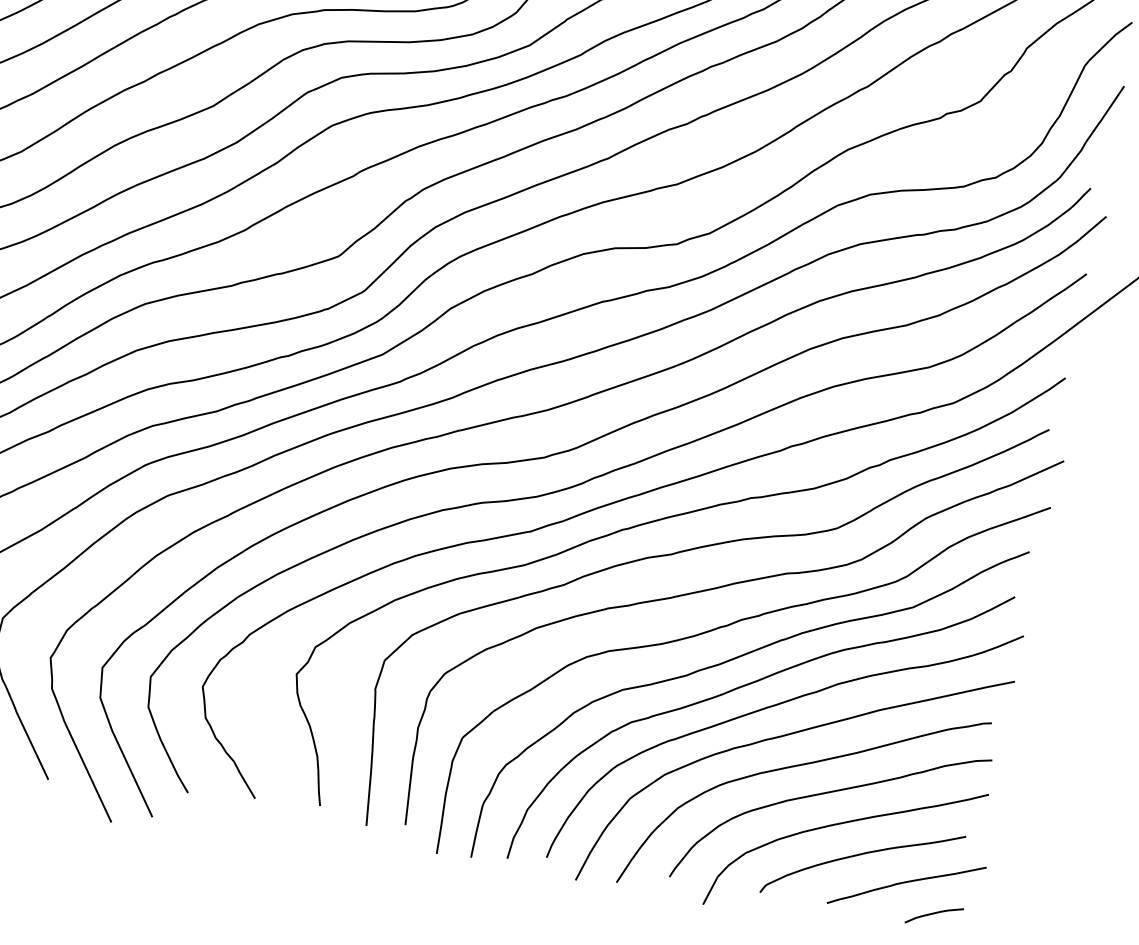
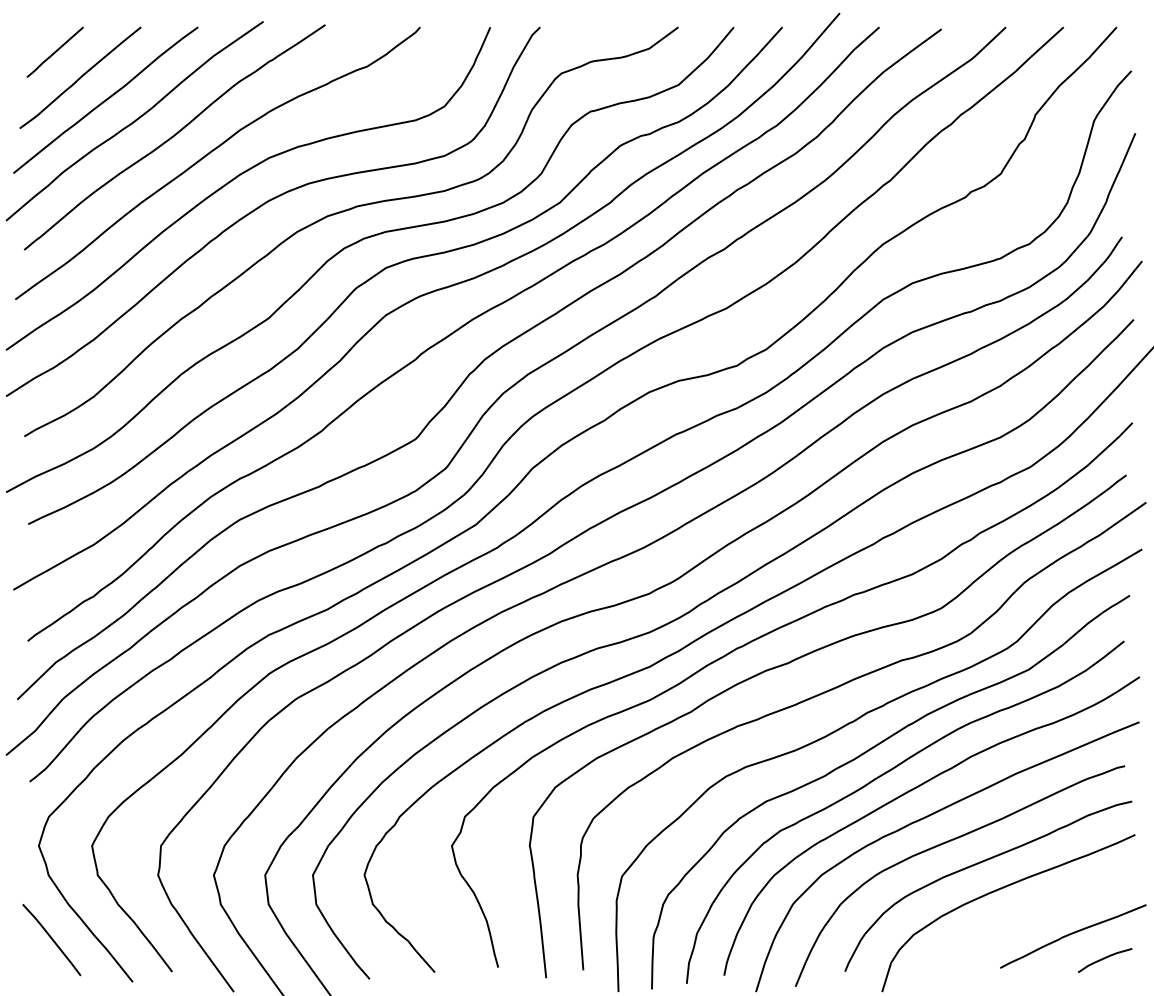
curve: (860, 855) -> (1023, 916), removed

